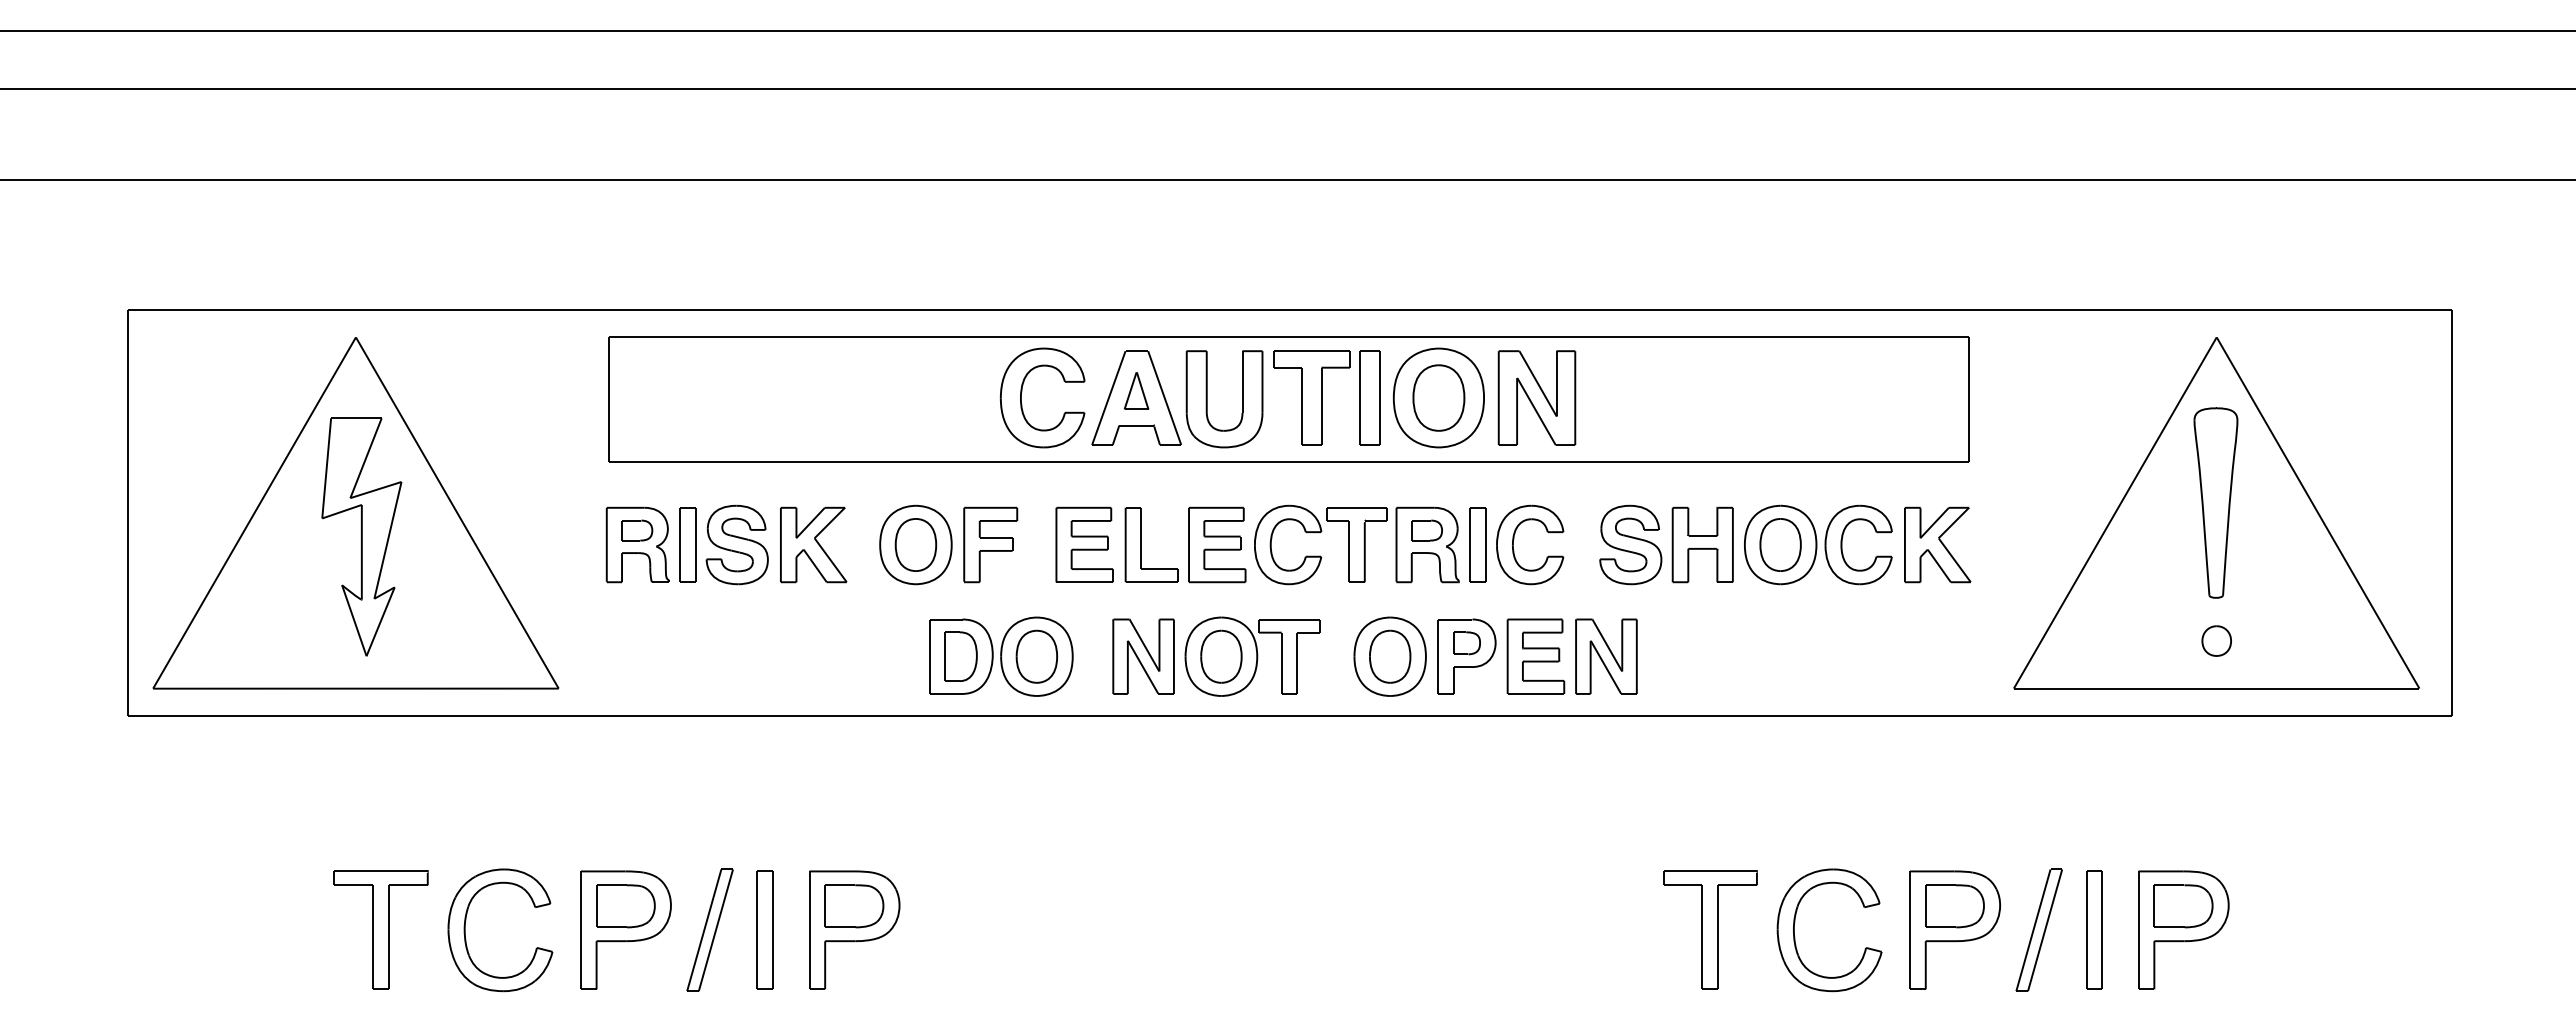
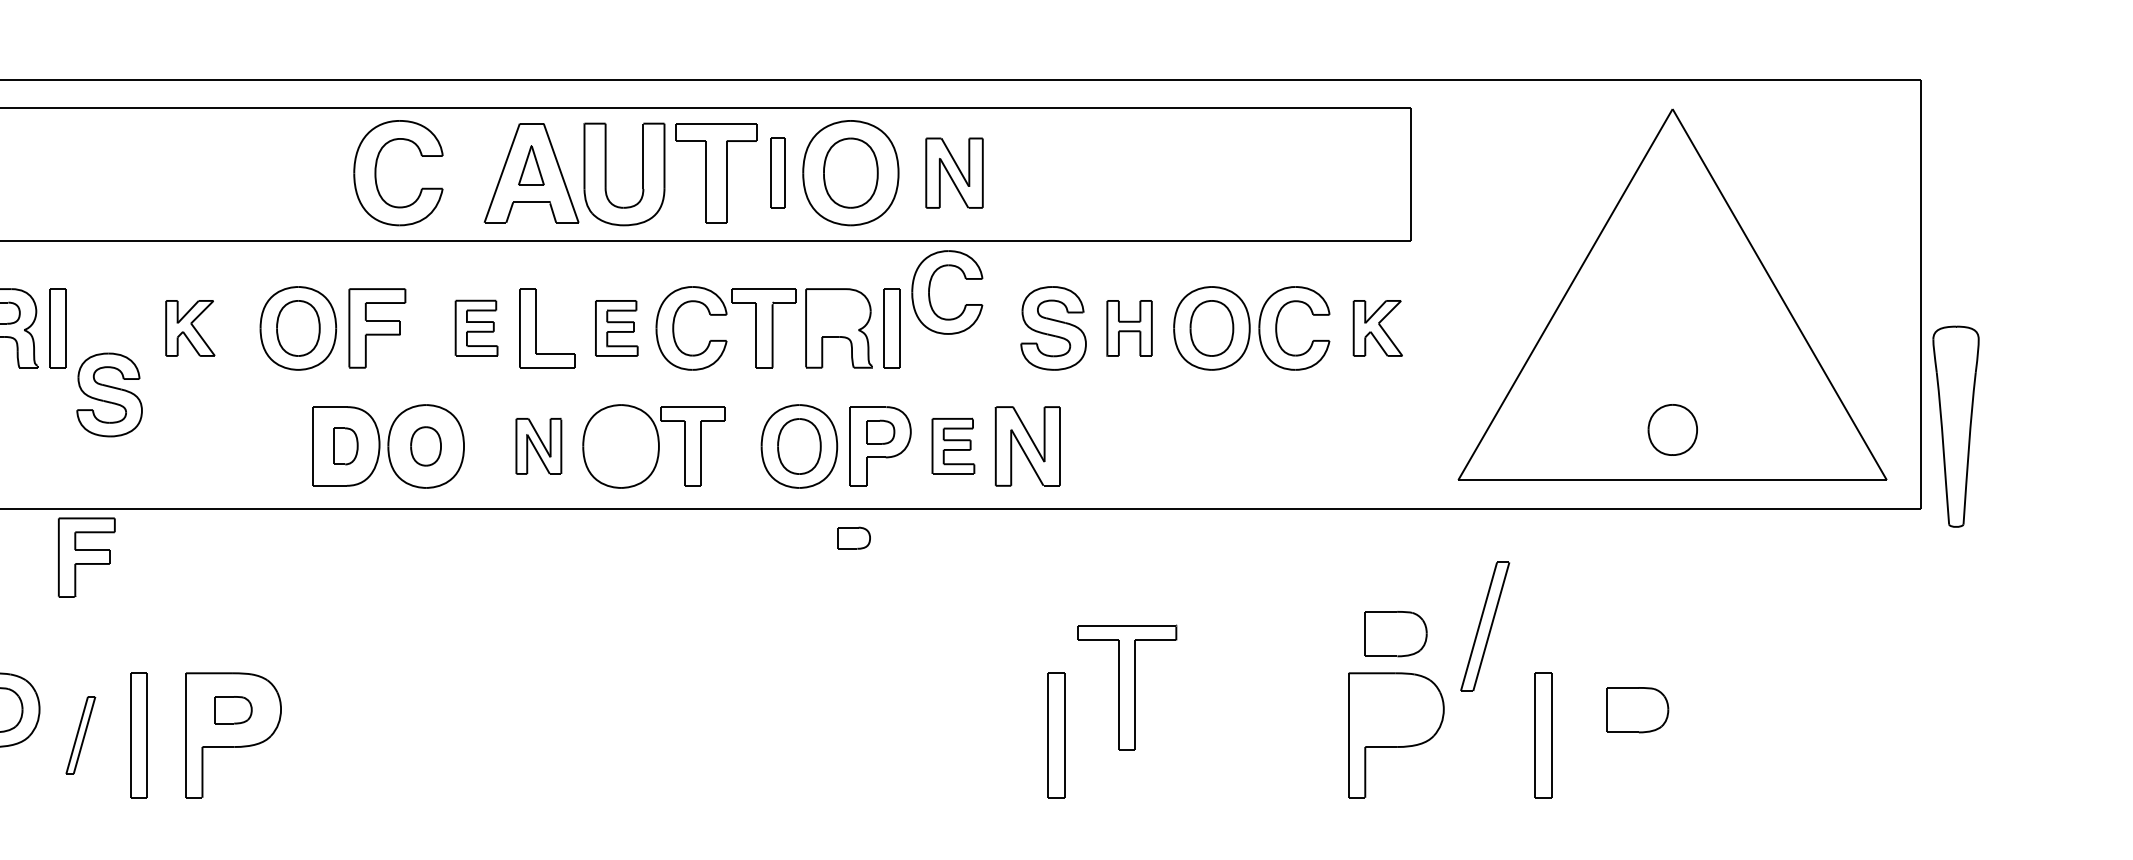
part: (1022, 392) -> (377, 167), moved
part: (1369, 397) -> (777, 172), size x0.7
part: (1536, 397) -> (953, 172), size x0.7
part: (2215, 502) -> (1955, 426), moved
part: (1426, 530) -> (853, 538), moved
part: (1514, 539) -> (930, 286), moved
part: (736, 544) -> (108, 394), moved
part: (813, 544) -> (190, 327), size x0.7
part: (1084, 544) -> (476, 327), size x0.7
part: (1217, 544) -> (616, 327), size x0.7
part: (1702, 544) -> (1129, 327), size x0.7
part: (1937, 544) -> (1377, 327), size x0.7
part: (2216, 640) -> (1672, 429), size x1.6
part: (960, 656) -> (345, 446), size x0.7
part: (1036, 656) -> (425, 446), size x0.7
part: (1143, 656) -> (538, 446), size x0.7
part: (1221, 656) -> (621, 446), removed
part: (1535, 656) -> (952, 446), size x0.7
part: (715, 761) -> (86, 557), added
part: (854, 906) -> (233, 710), size x0.6
part: (1954, 906) -> (1395, 634), moved
part: (709, 929) -> (80, 734), size x0.6
part: (1633, 929) -> (1056, 734), added
part: (1710, 929) -> (1127, 687), moved
part: (2038, 929) -> (1484, 625), moved
part: (2183, 929) -> (1637, 734), removed
part: (1795, 936) -> (1227, 742), removed

